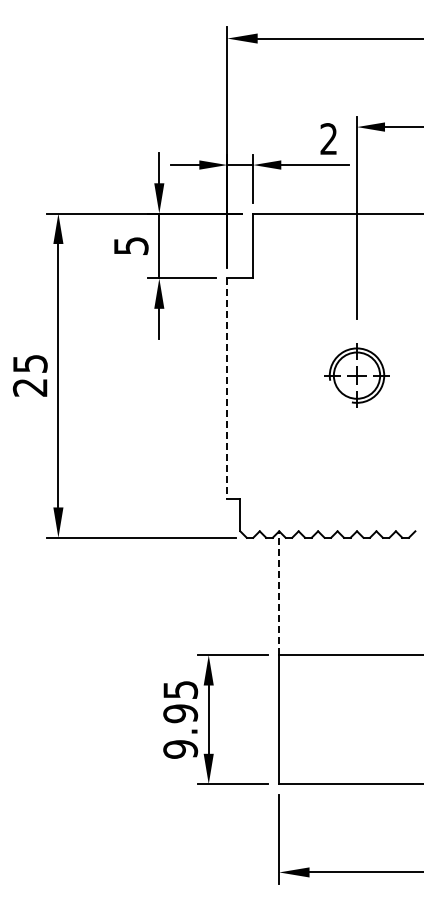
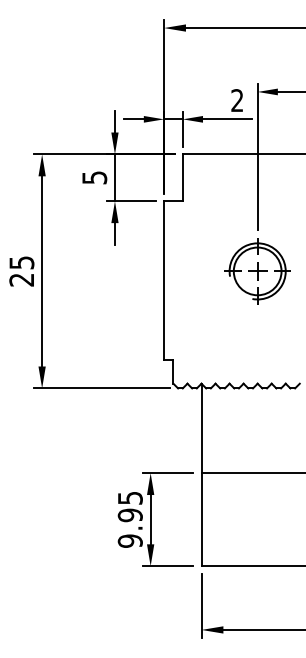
part: (356, 375) -> (257, 271), size x1.43
line: (227, 389) -> (164, 281), dashed -> solid
line: (279, 593) -> (201, 428), dashed -> solid

